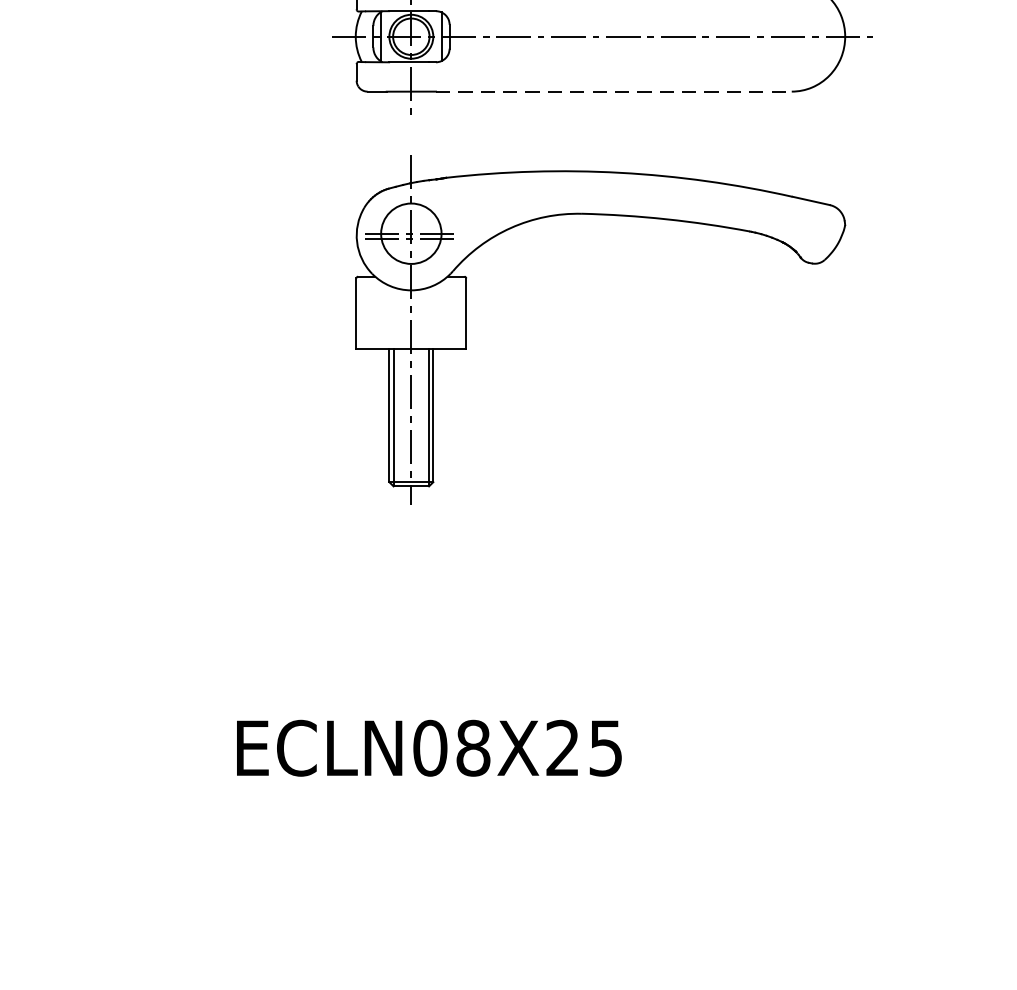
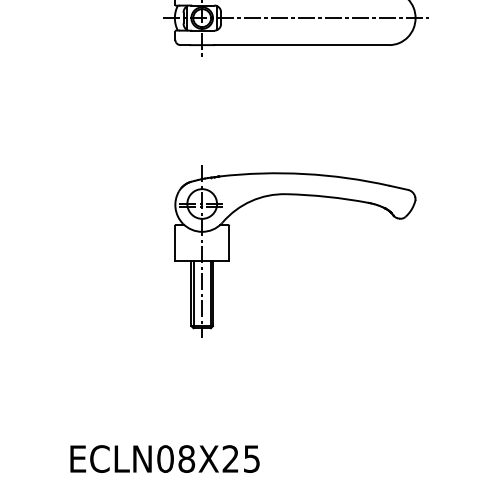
line: (615, 92) -> (302, 45), dashed -> solid
part: (601, 216) -> (295, 195), moved
text: (428, 747) -> (164, 458), moved

